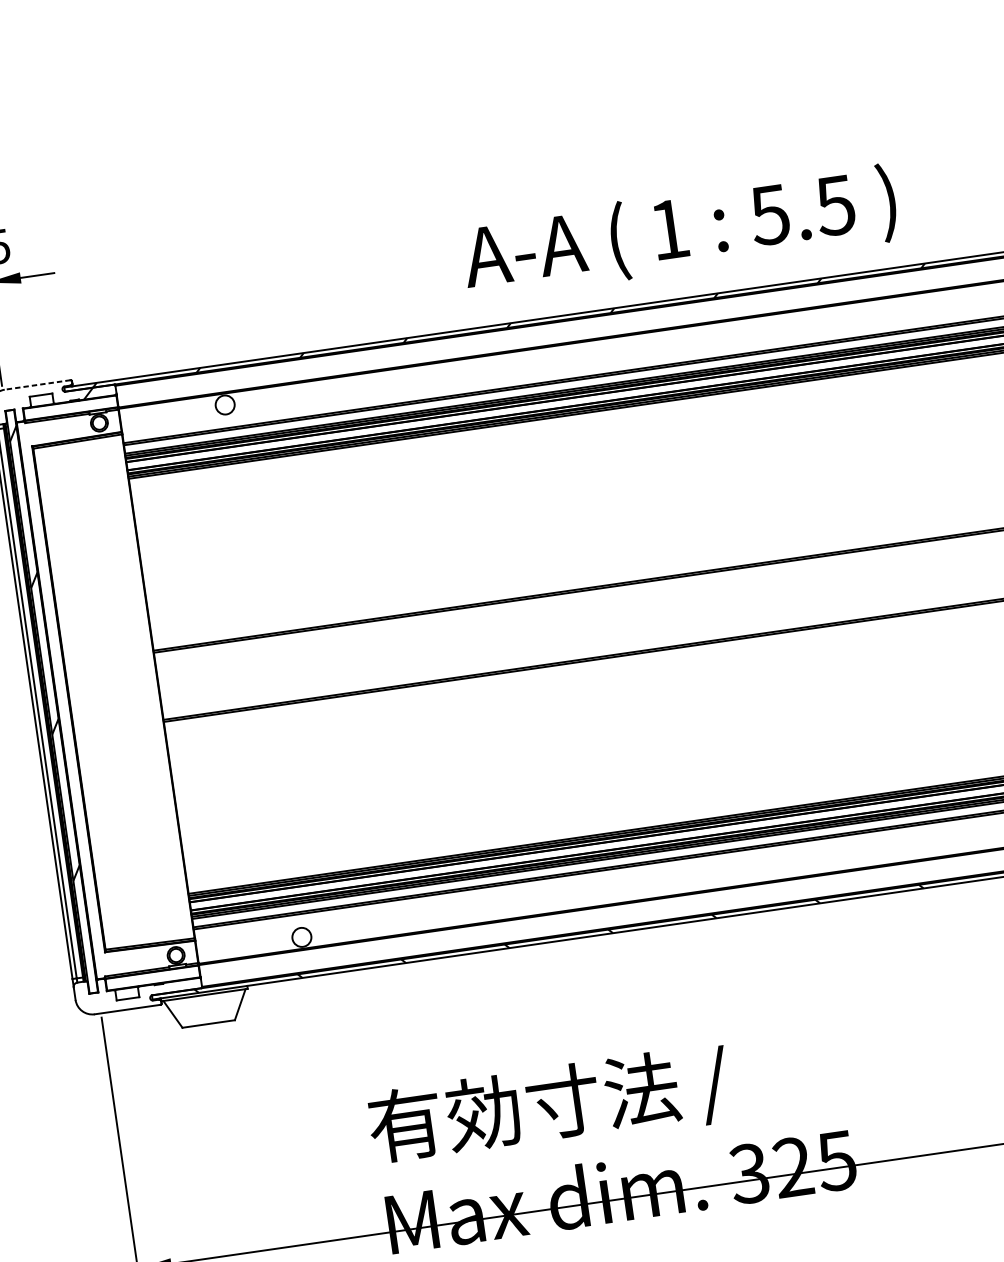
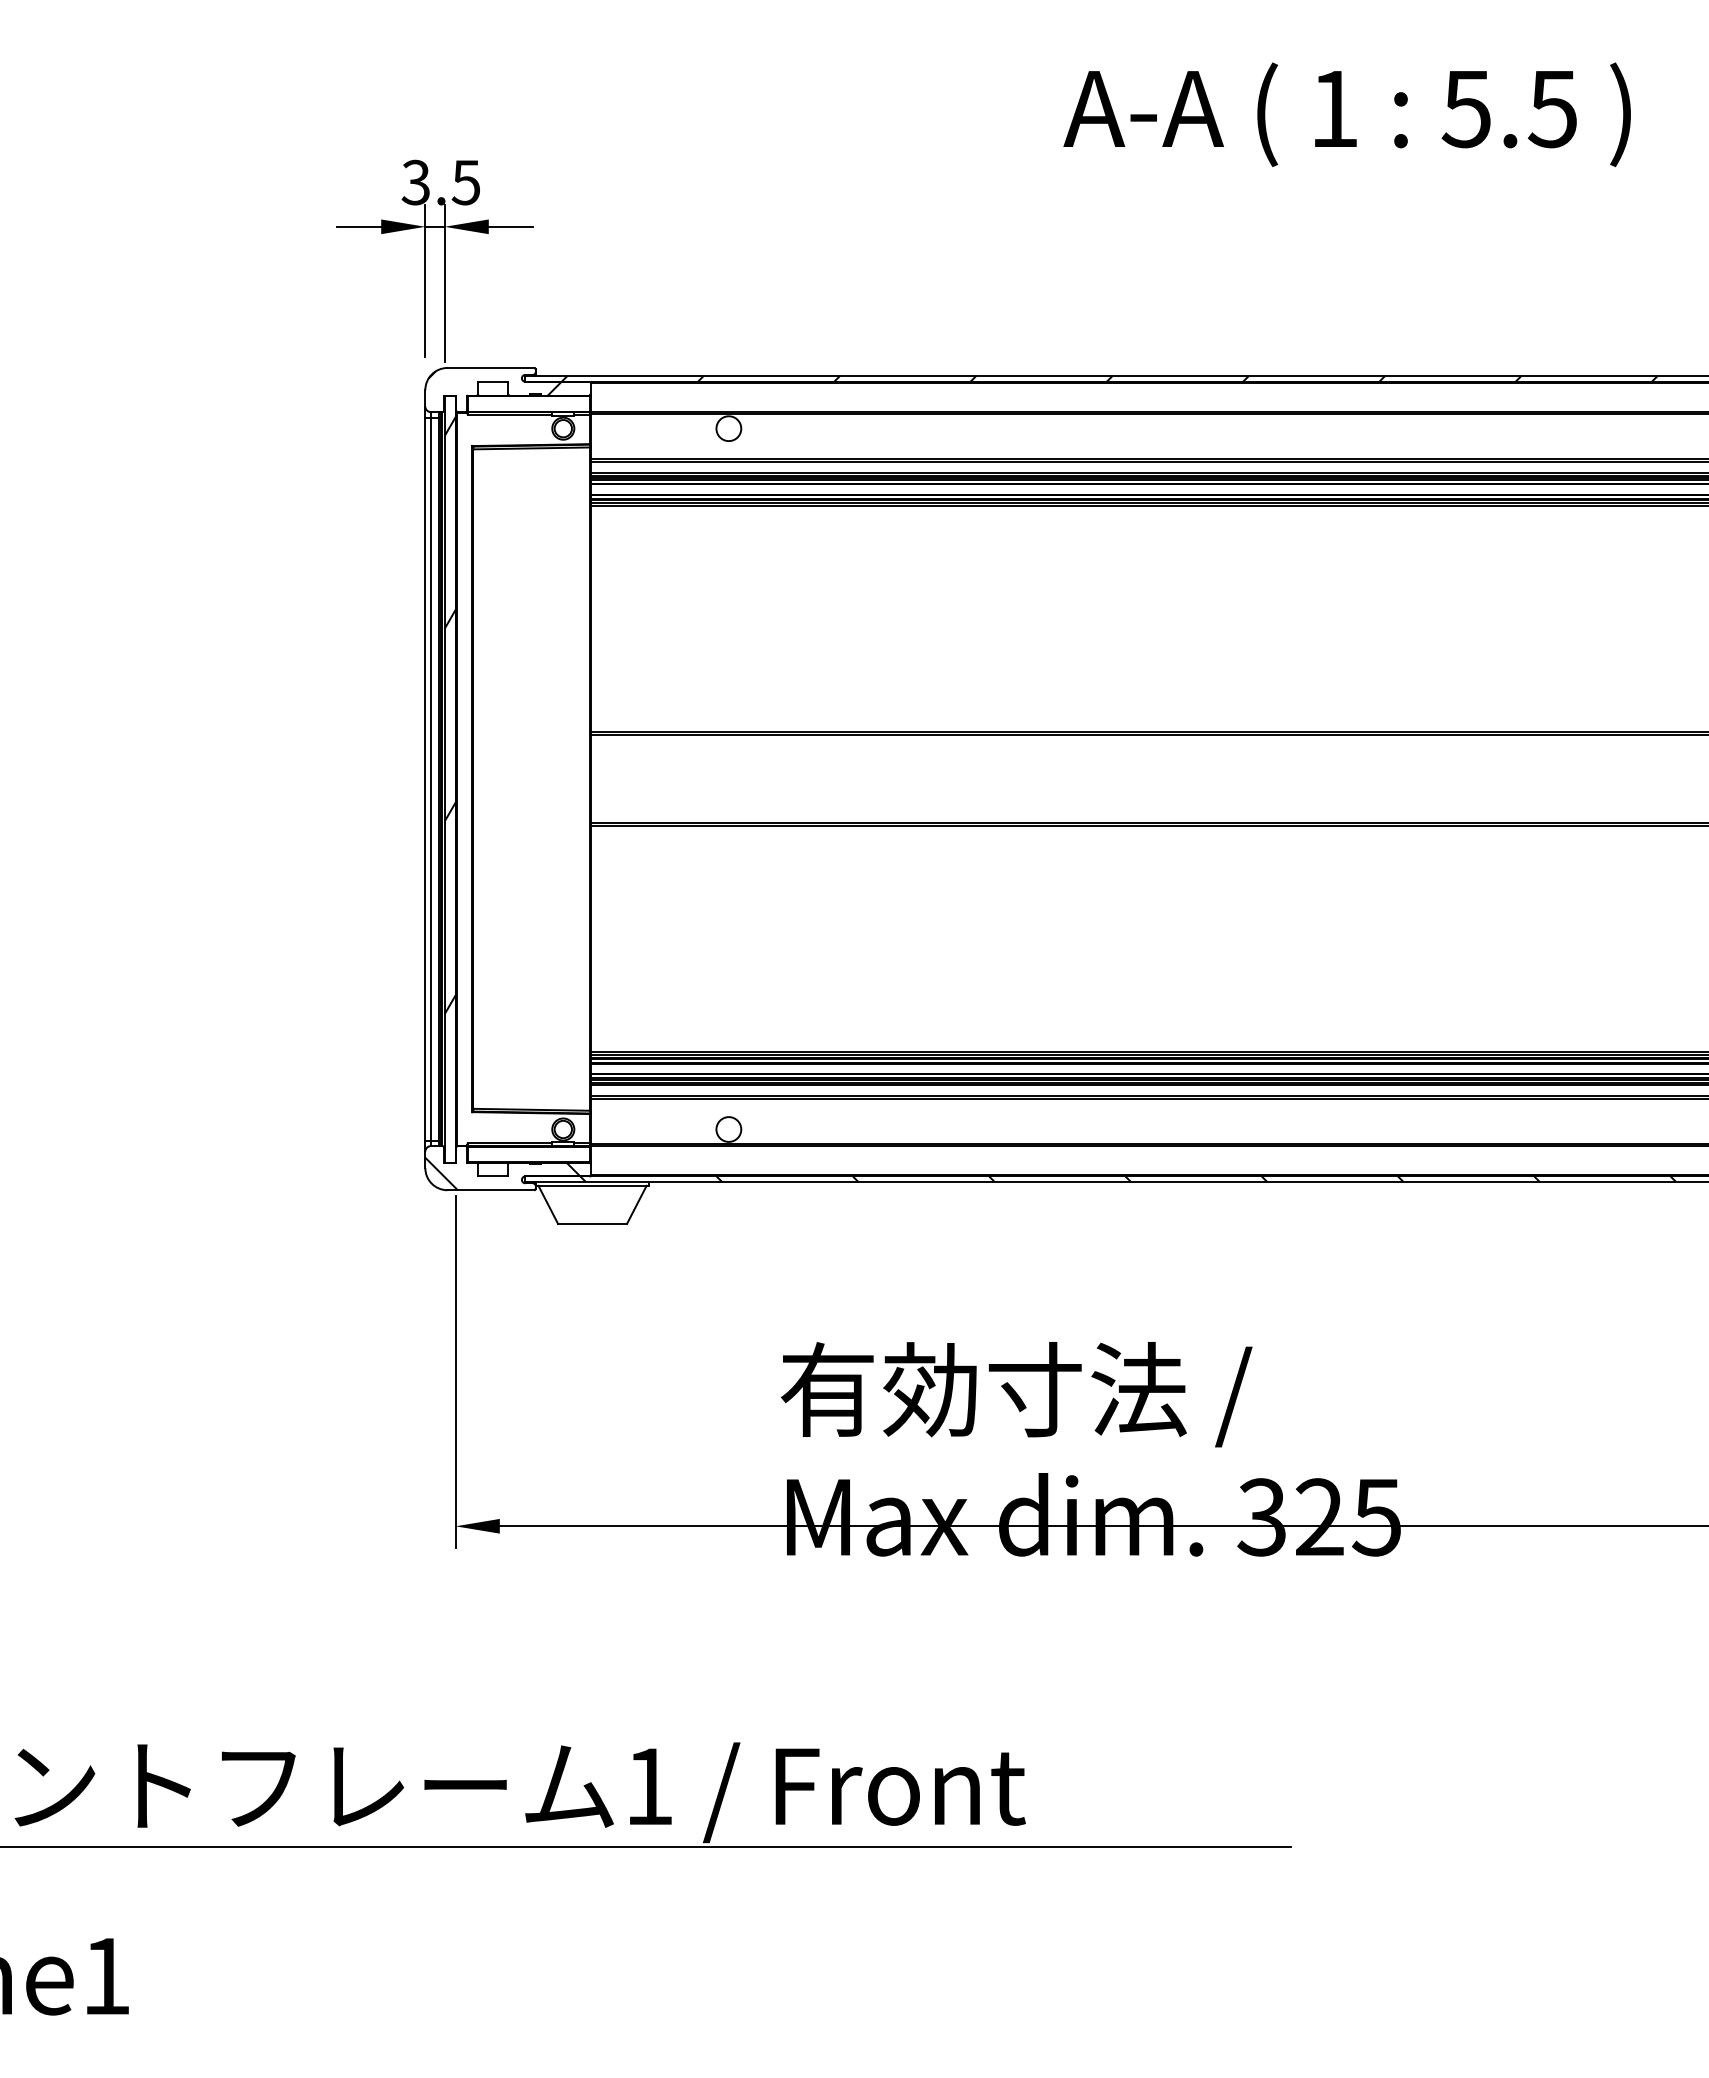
text: (679, 232) -> (1346, 114), moved
line: (37, 385) -> (490, 368), dashed -> solid
hatch: (134, 995) -> (502, 1173), added

